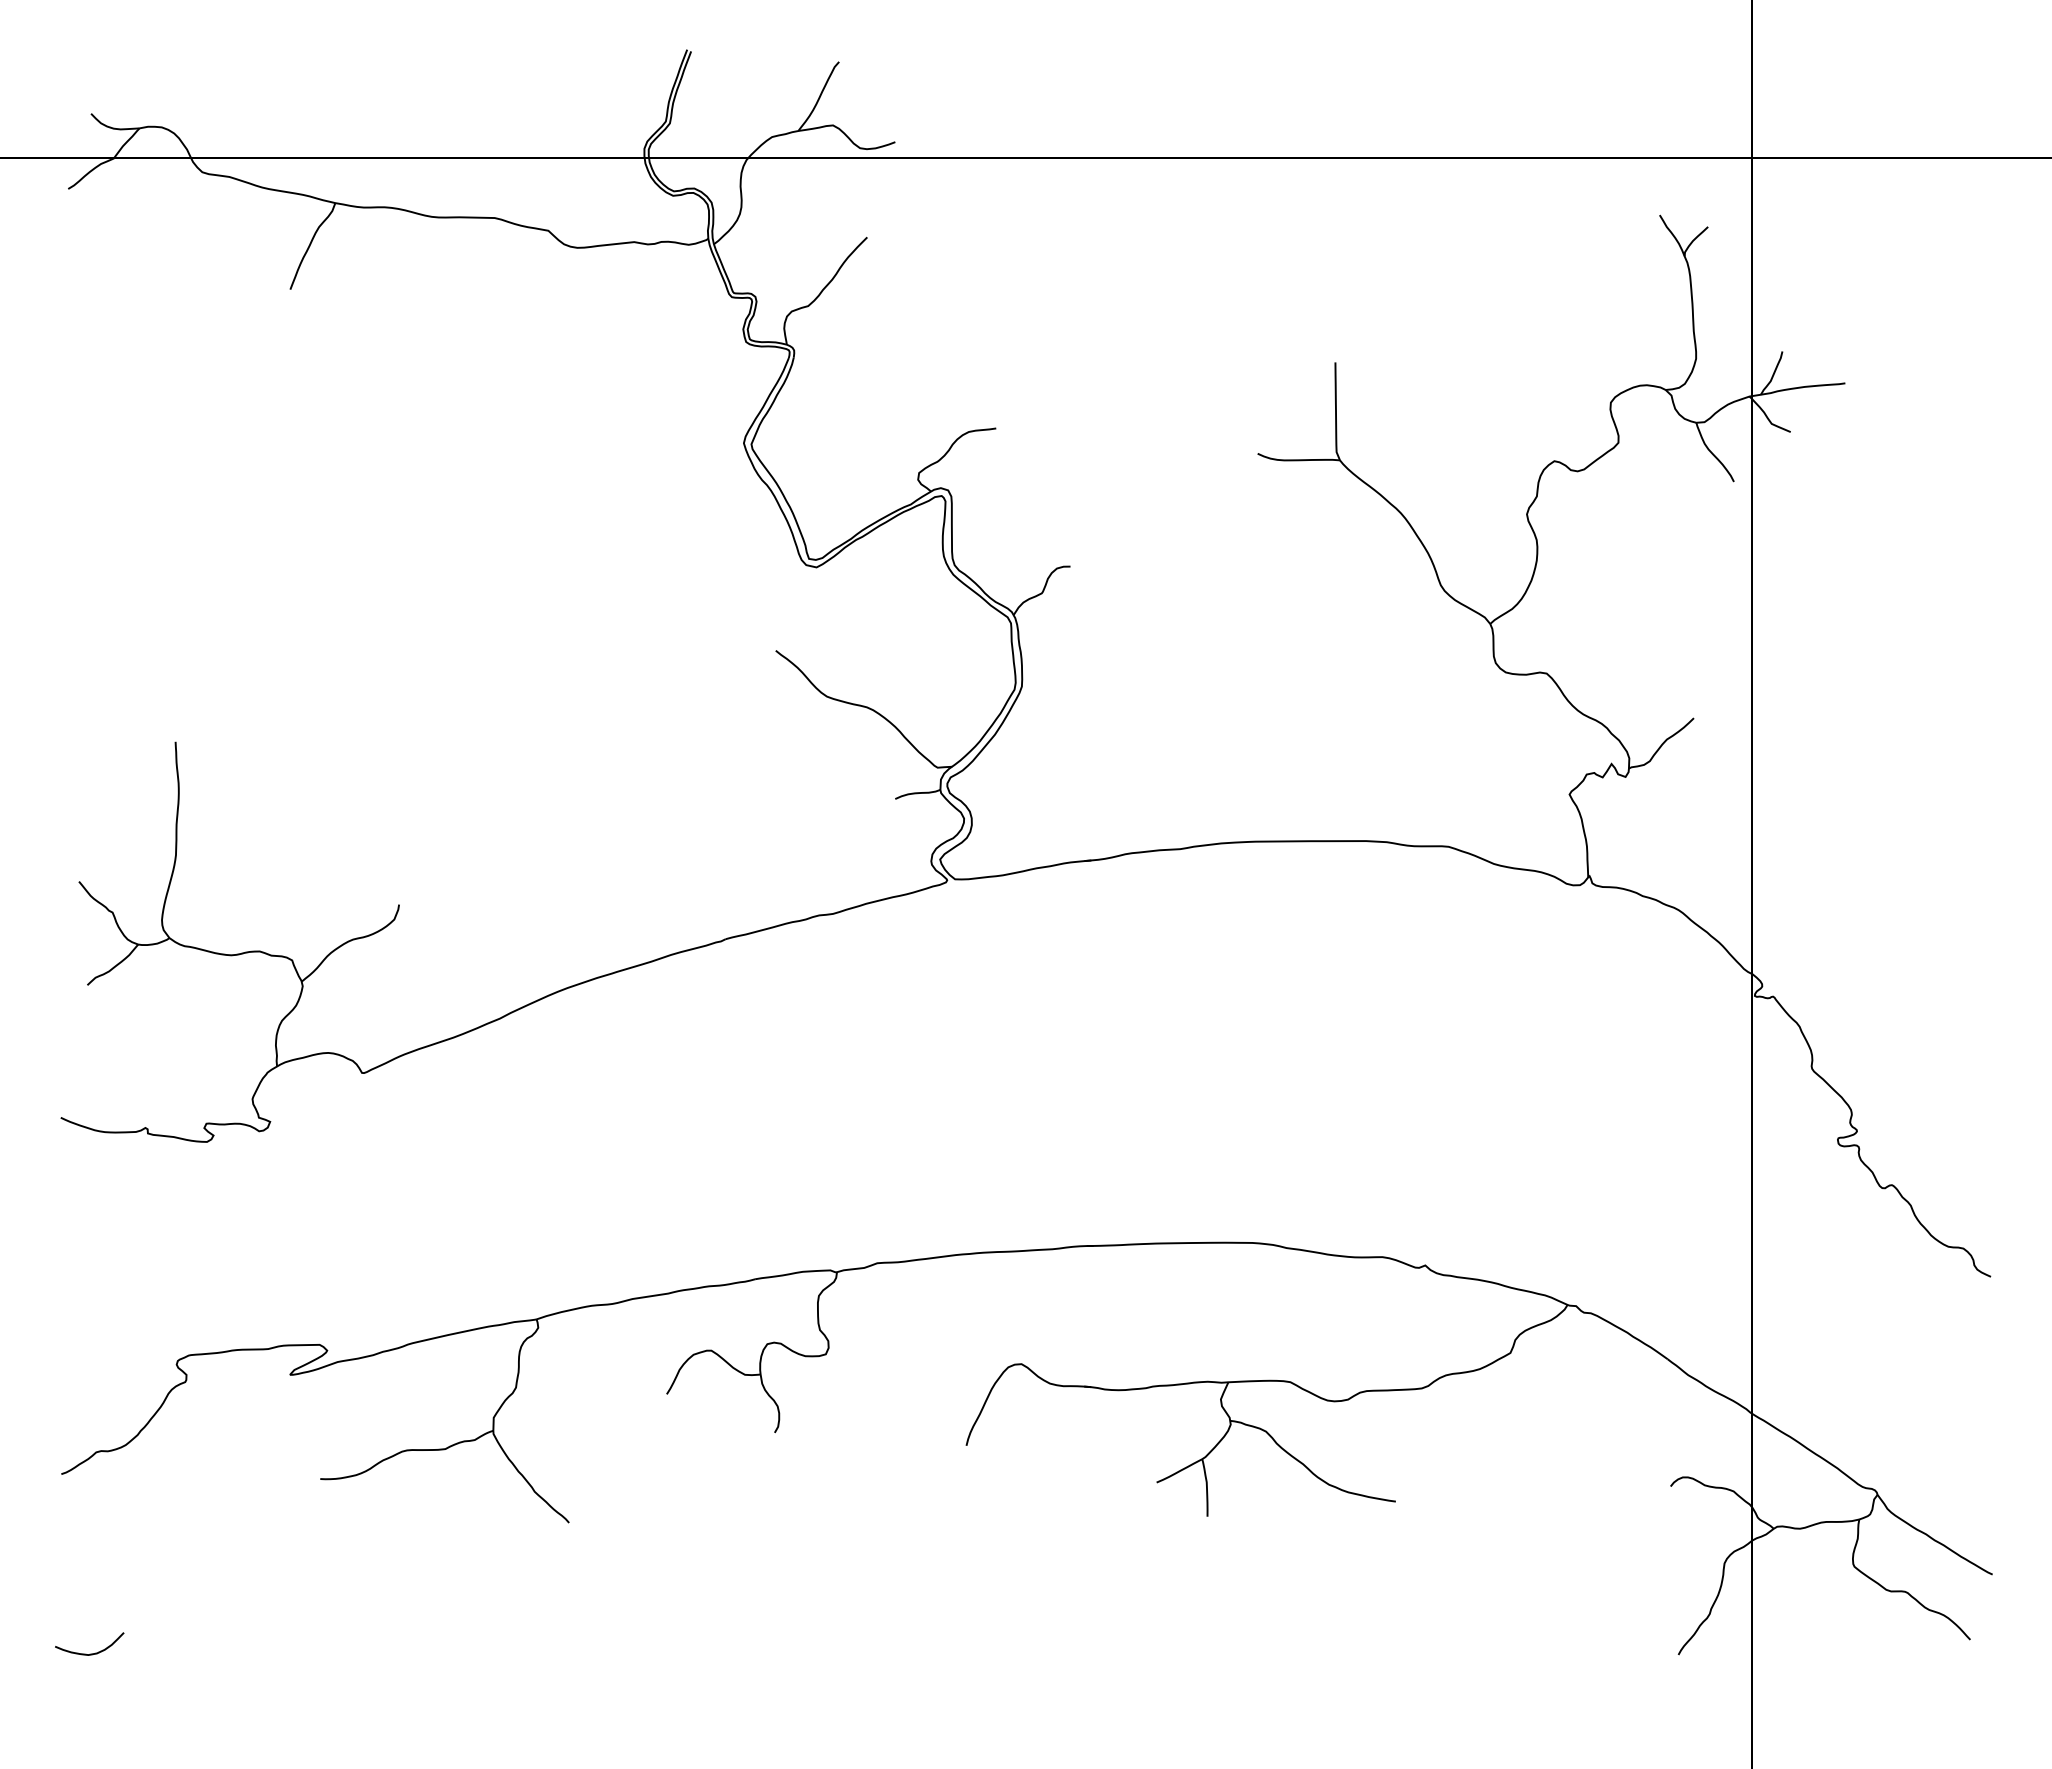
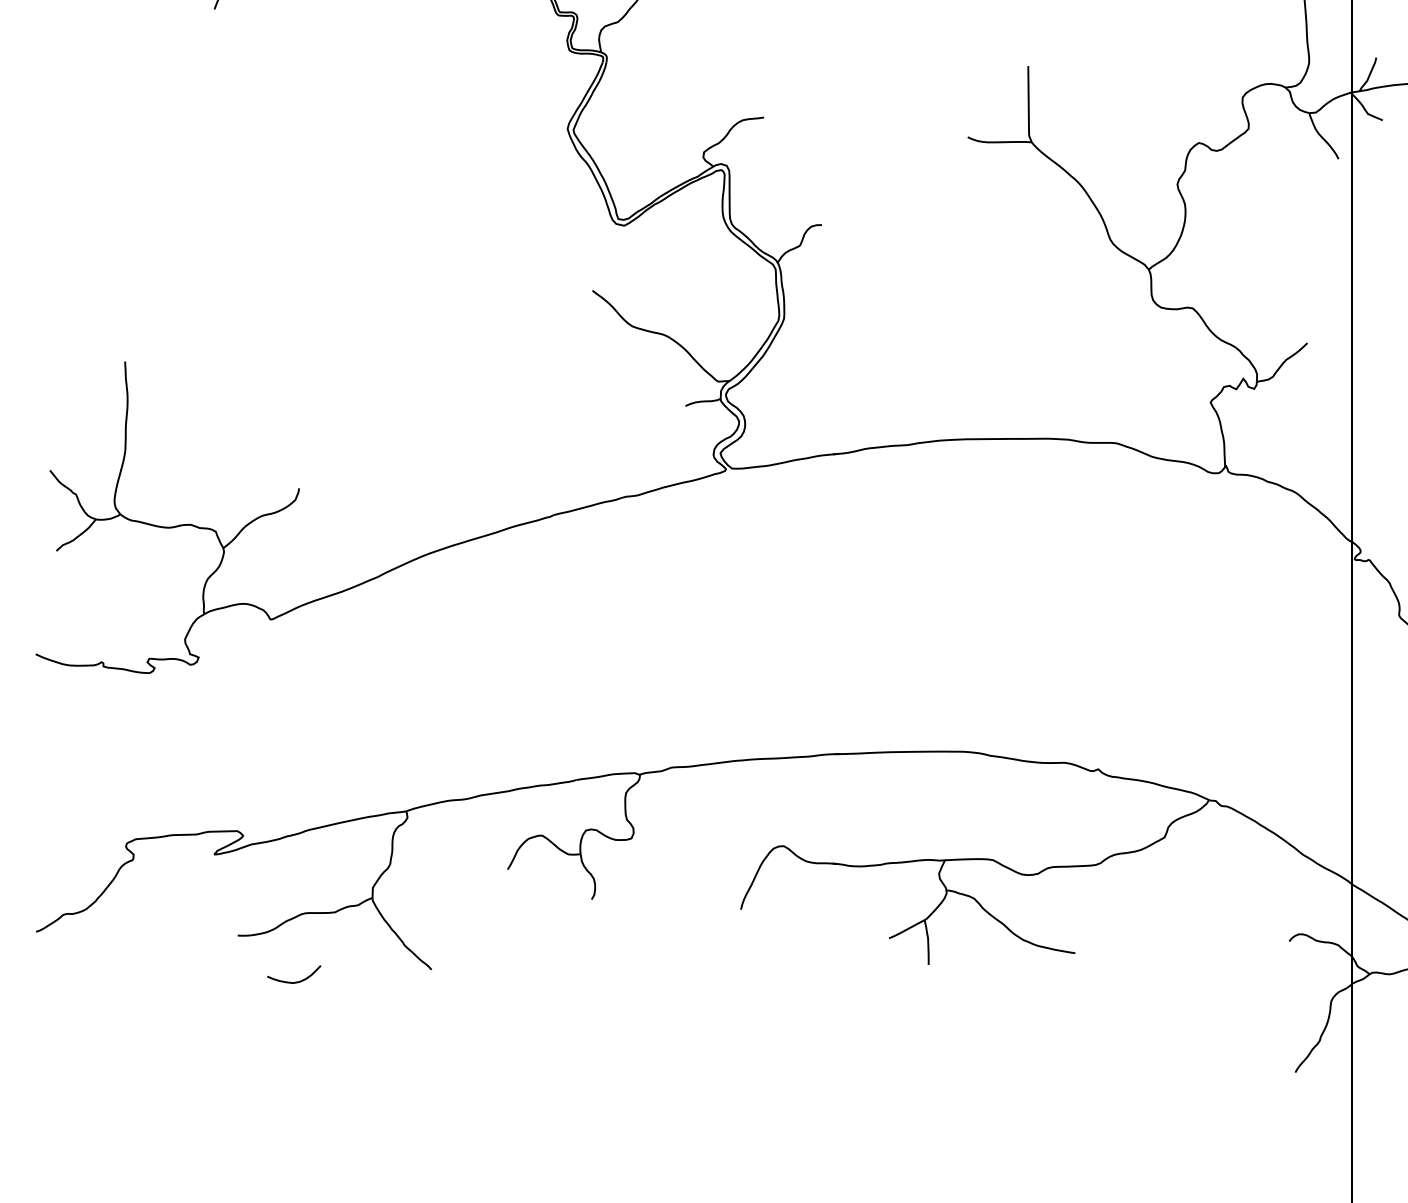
curve: (90, 1653) -> (294, 981), moved

